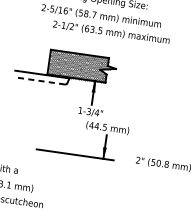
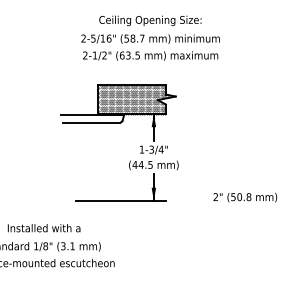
text: (111, 32) -> (150, 55), moved
line: (40, 80) -> (91, 122), dashed -> solid
part: (87, 129) -> (130, 170), moved

